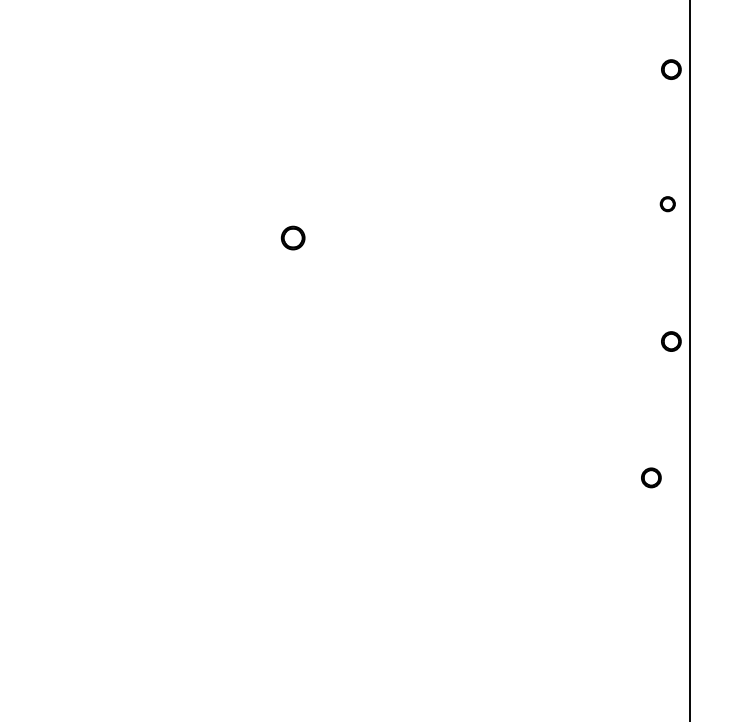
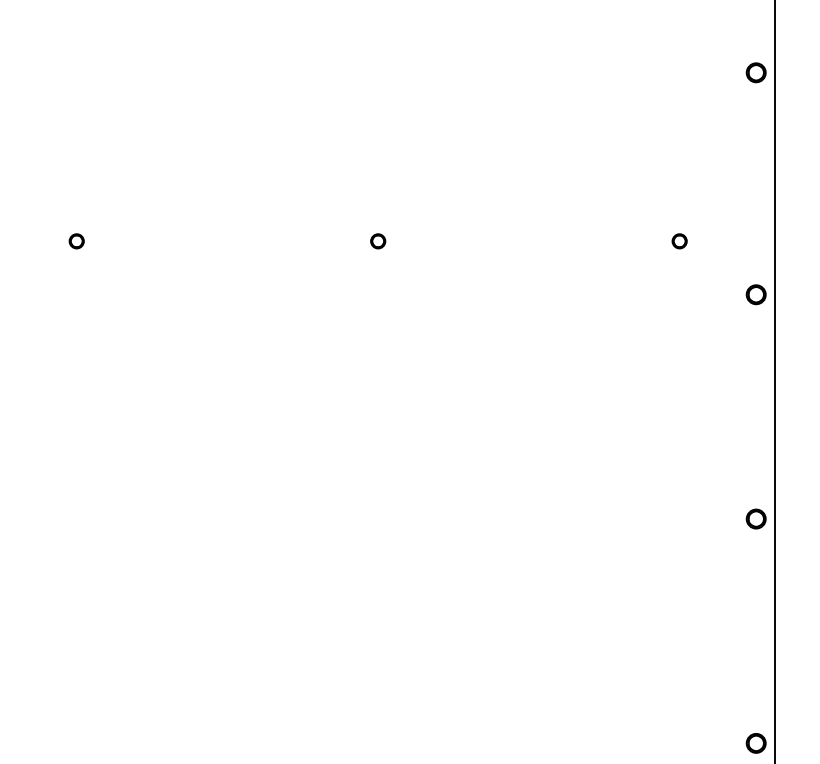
circle: (667, 204) -> (679, 241), moved
circle: (293, 238) -> (378, 241), size x0.62
part: (670, 341) -> (755, 294), moved
part: (650, 477) -> (755, 518), moved

